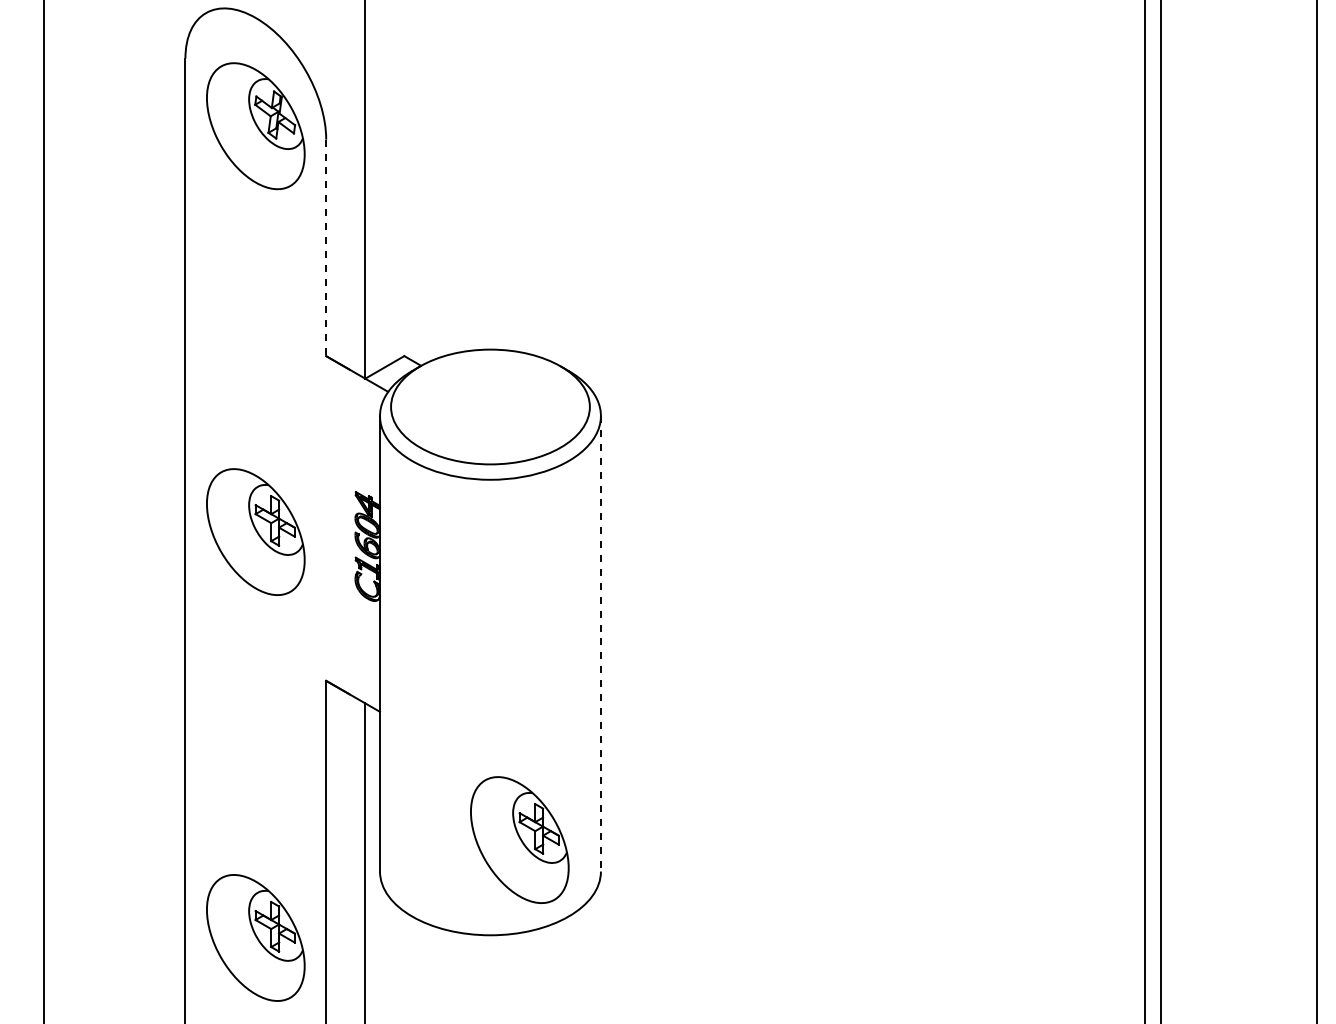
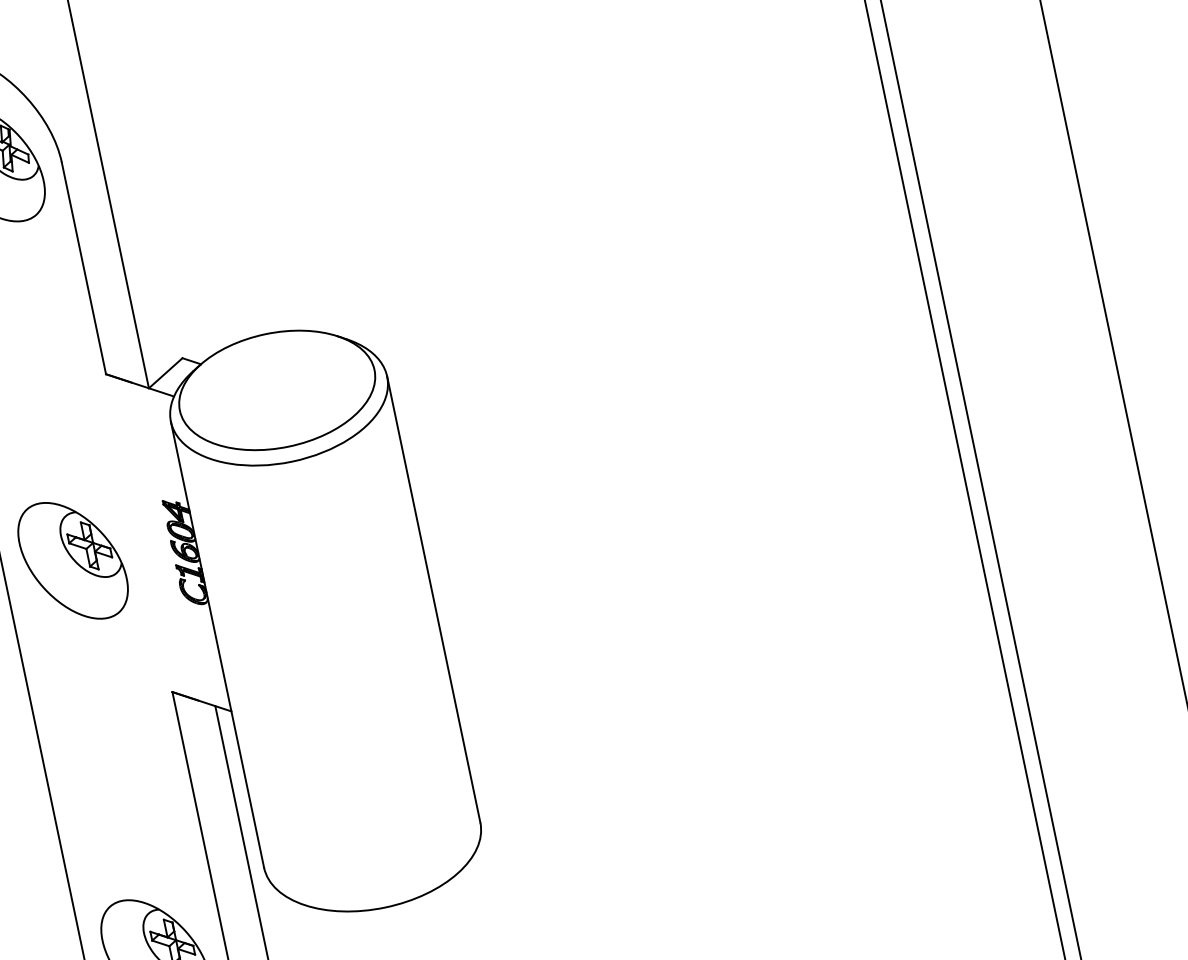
line: (326, 248) -> (84, 268), dashed -> solid
line: (600, 643) -> (433, 599), dashed -> solid
part: (519, 839) -> (394, 807), removed

